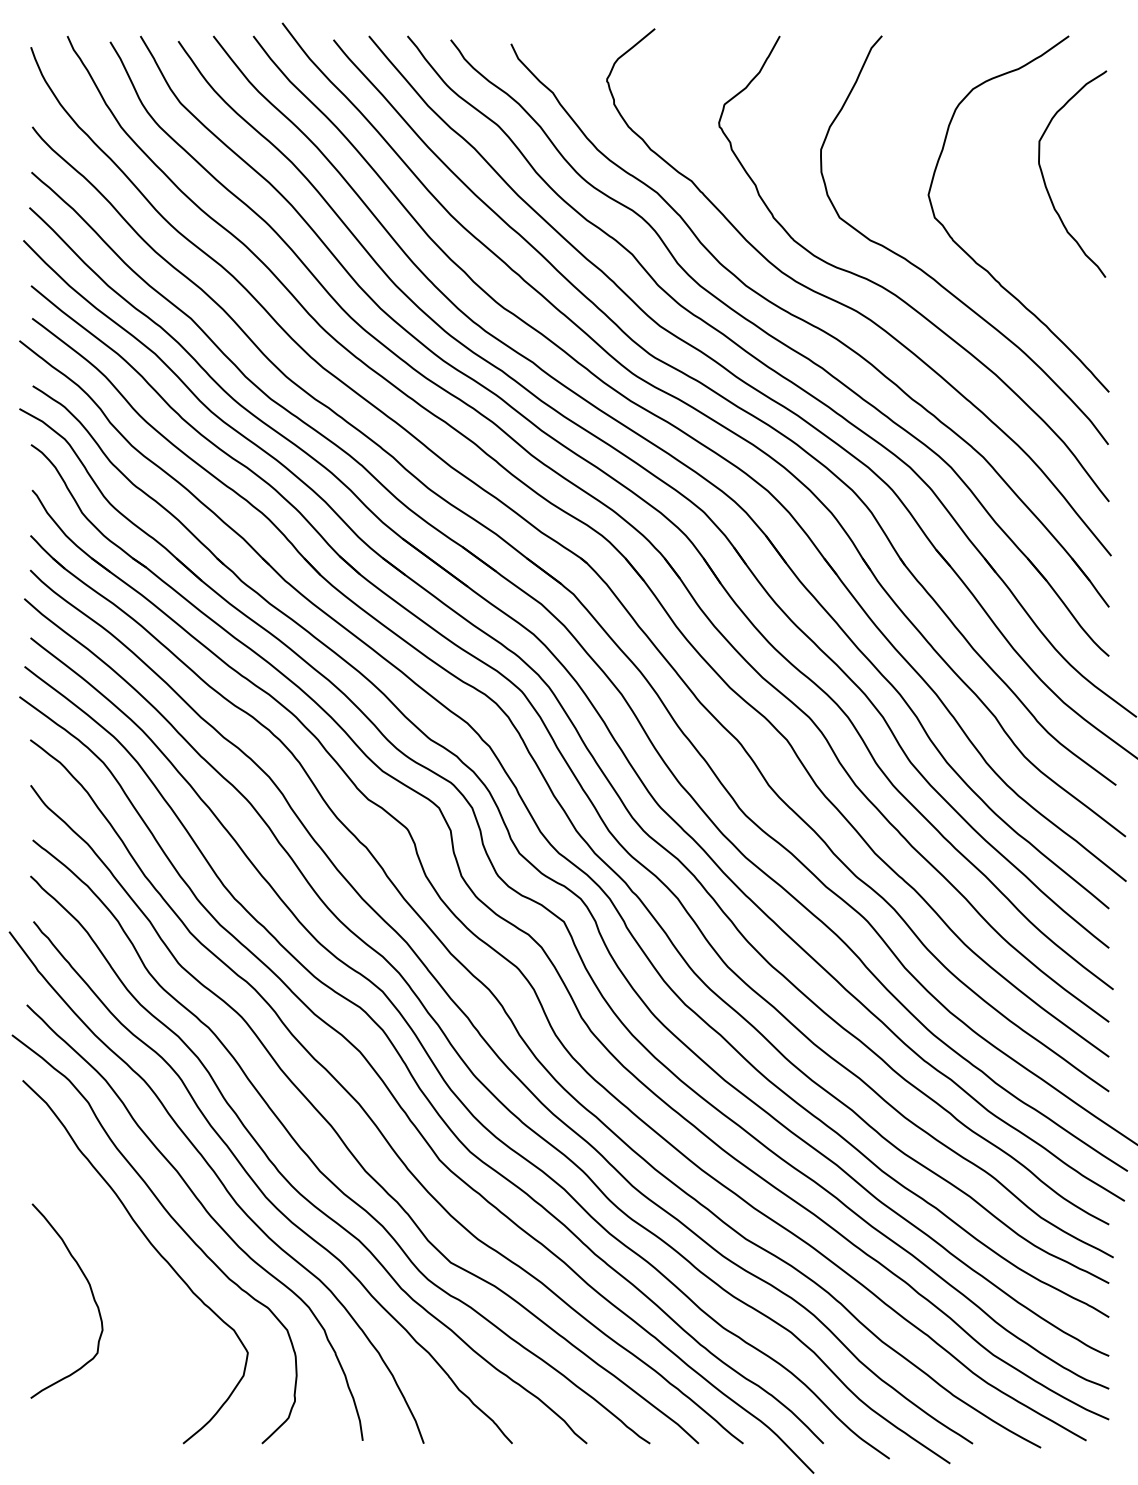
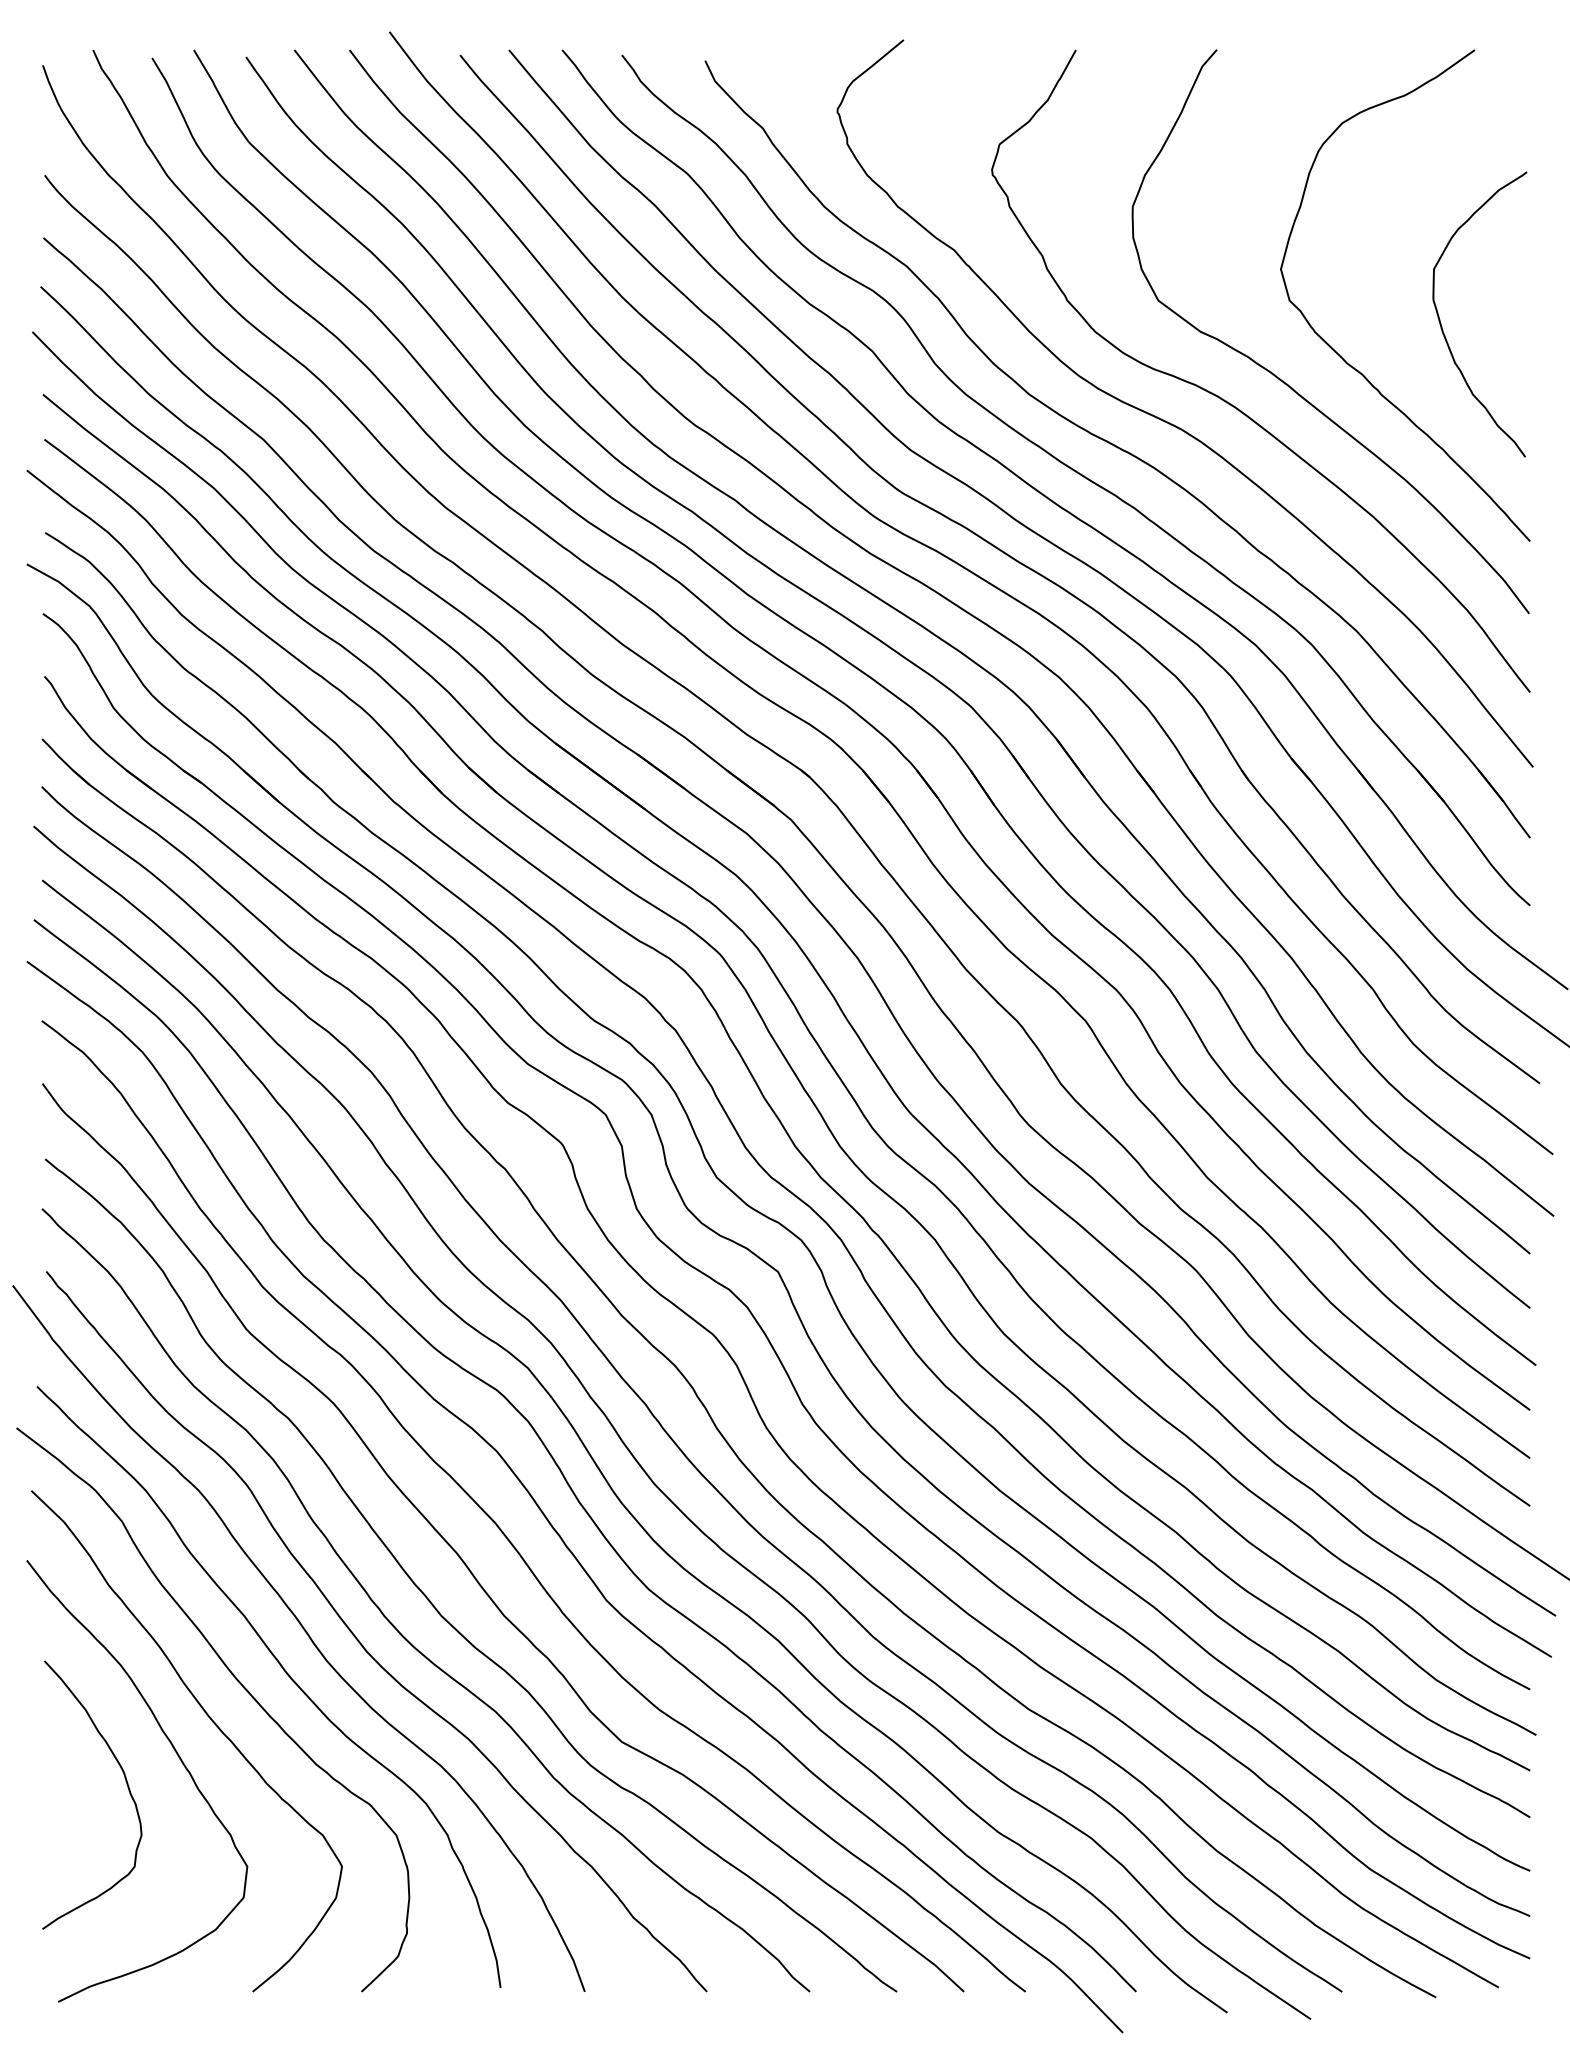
curve: (1045, 182) -> (1442, 326), moved
curve: (130, 1275) -> (179, 1759), added

